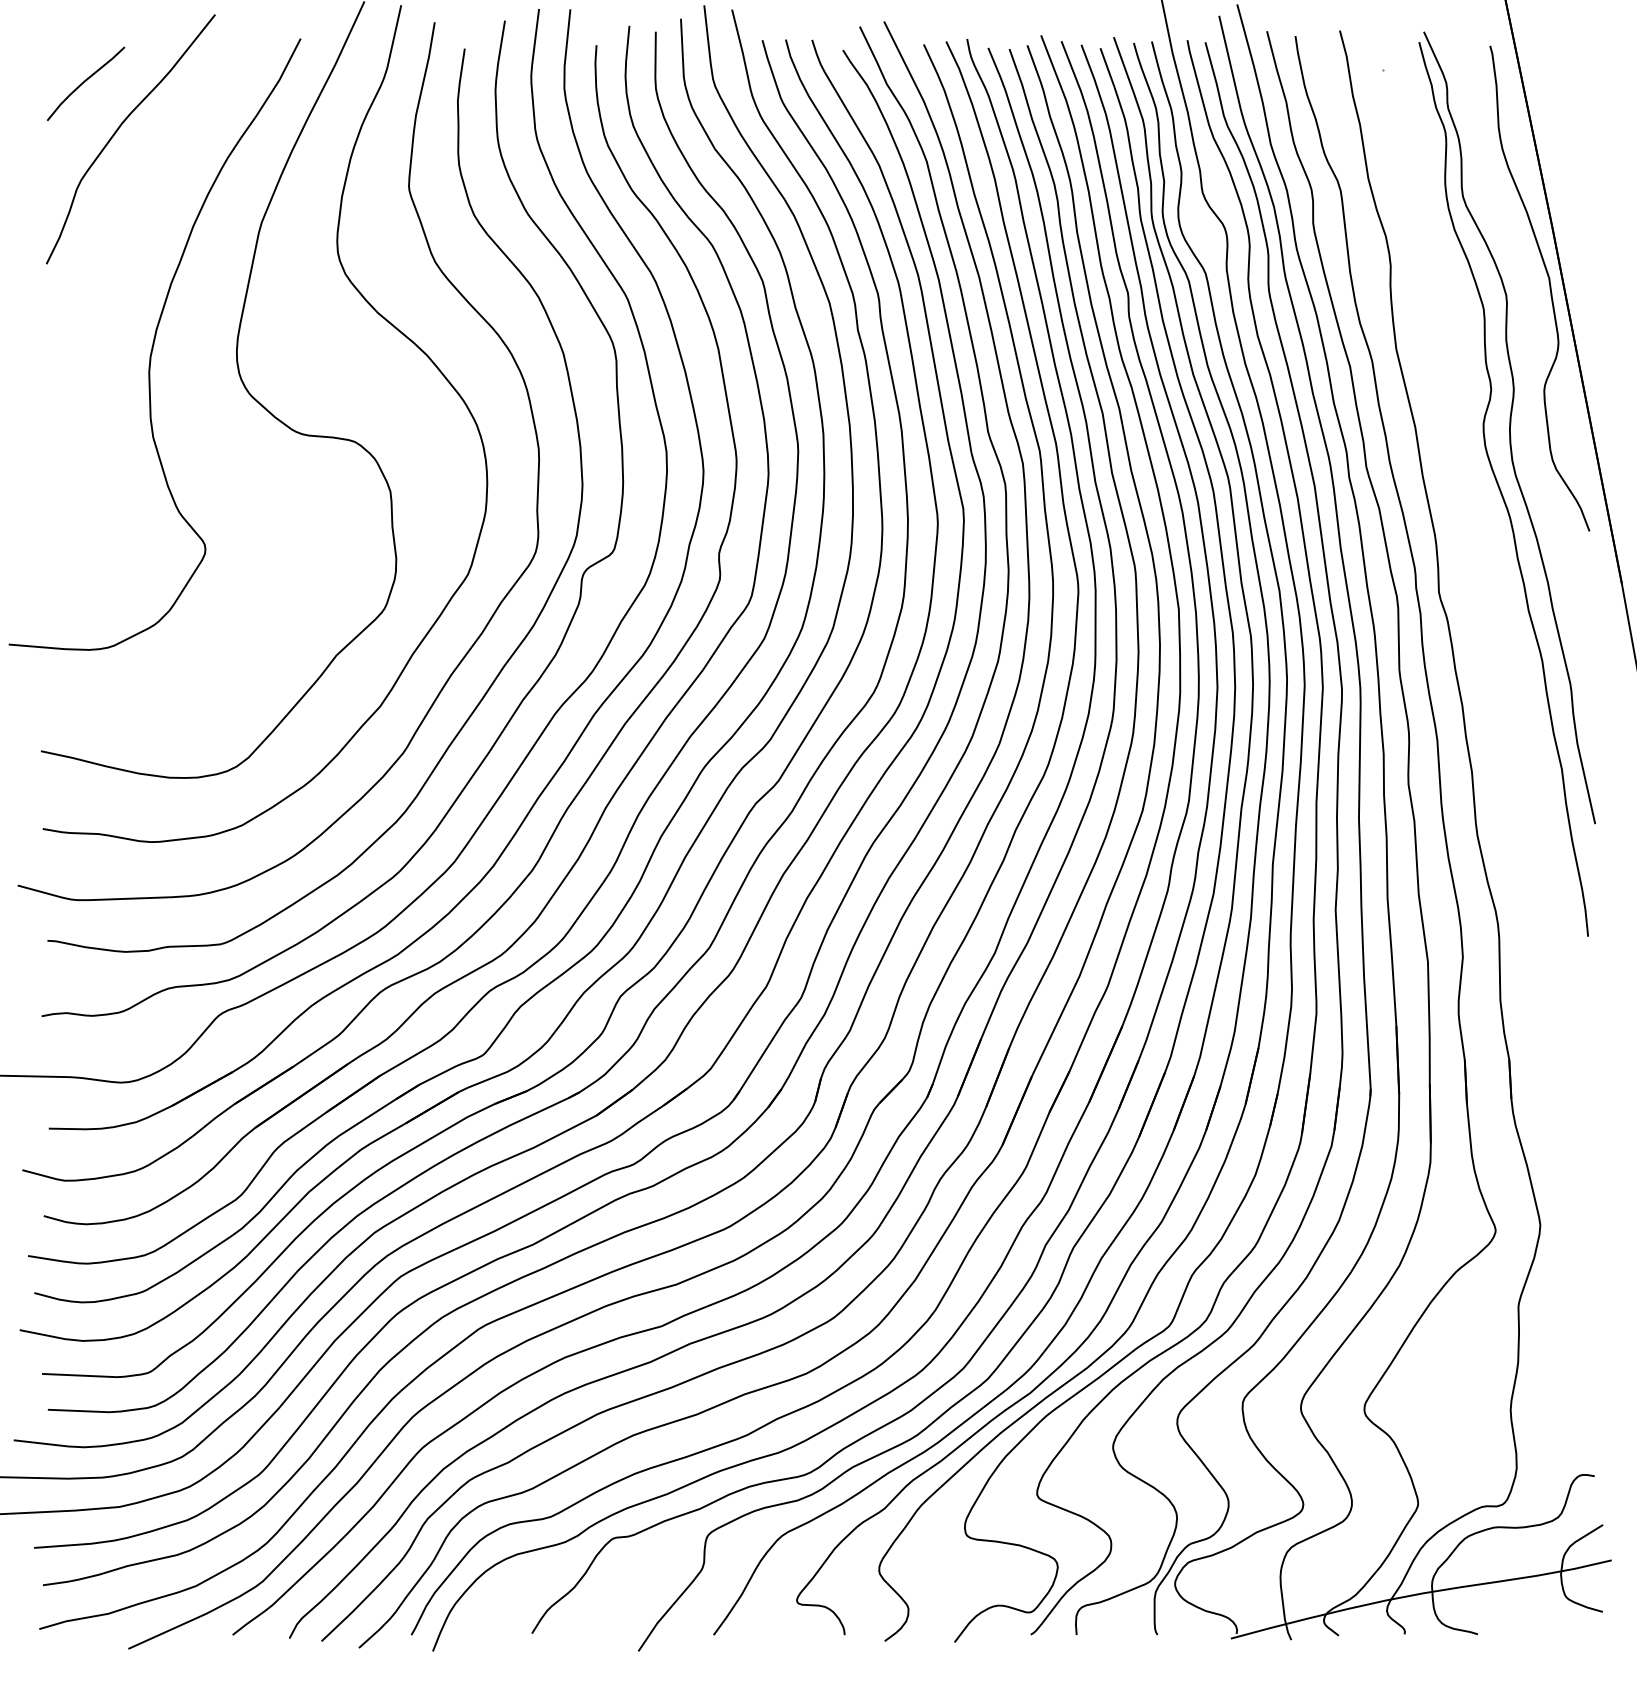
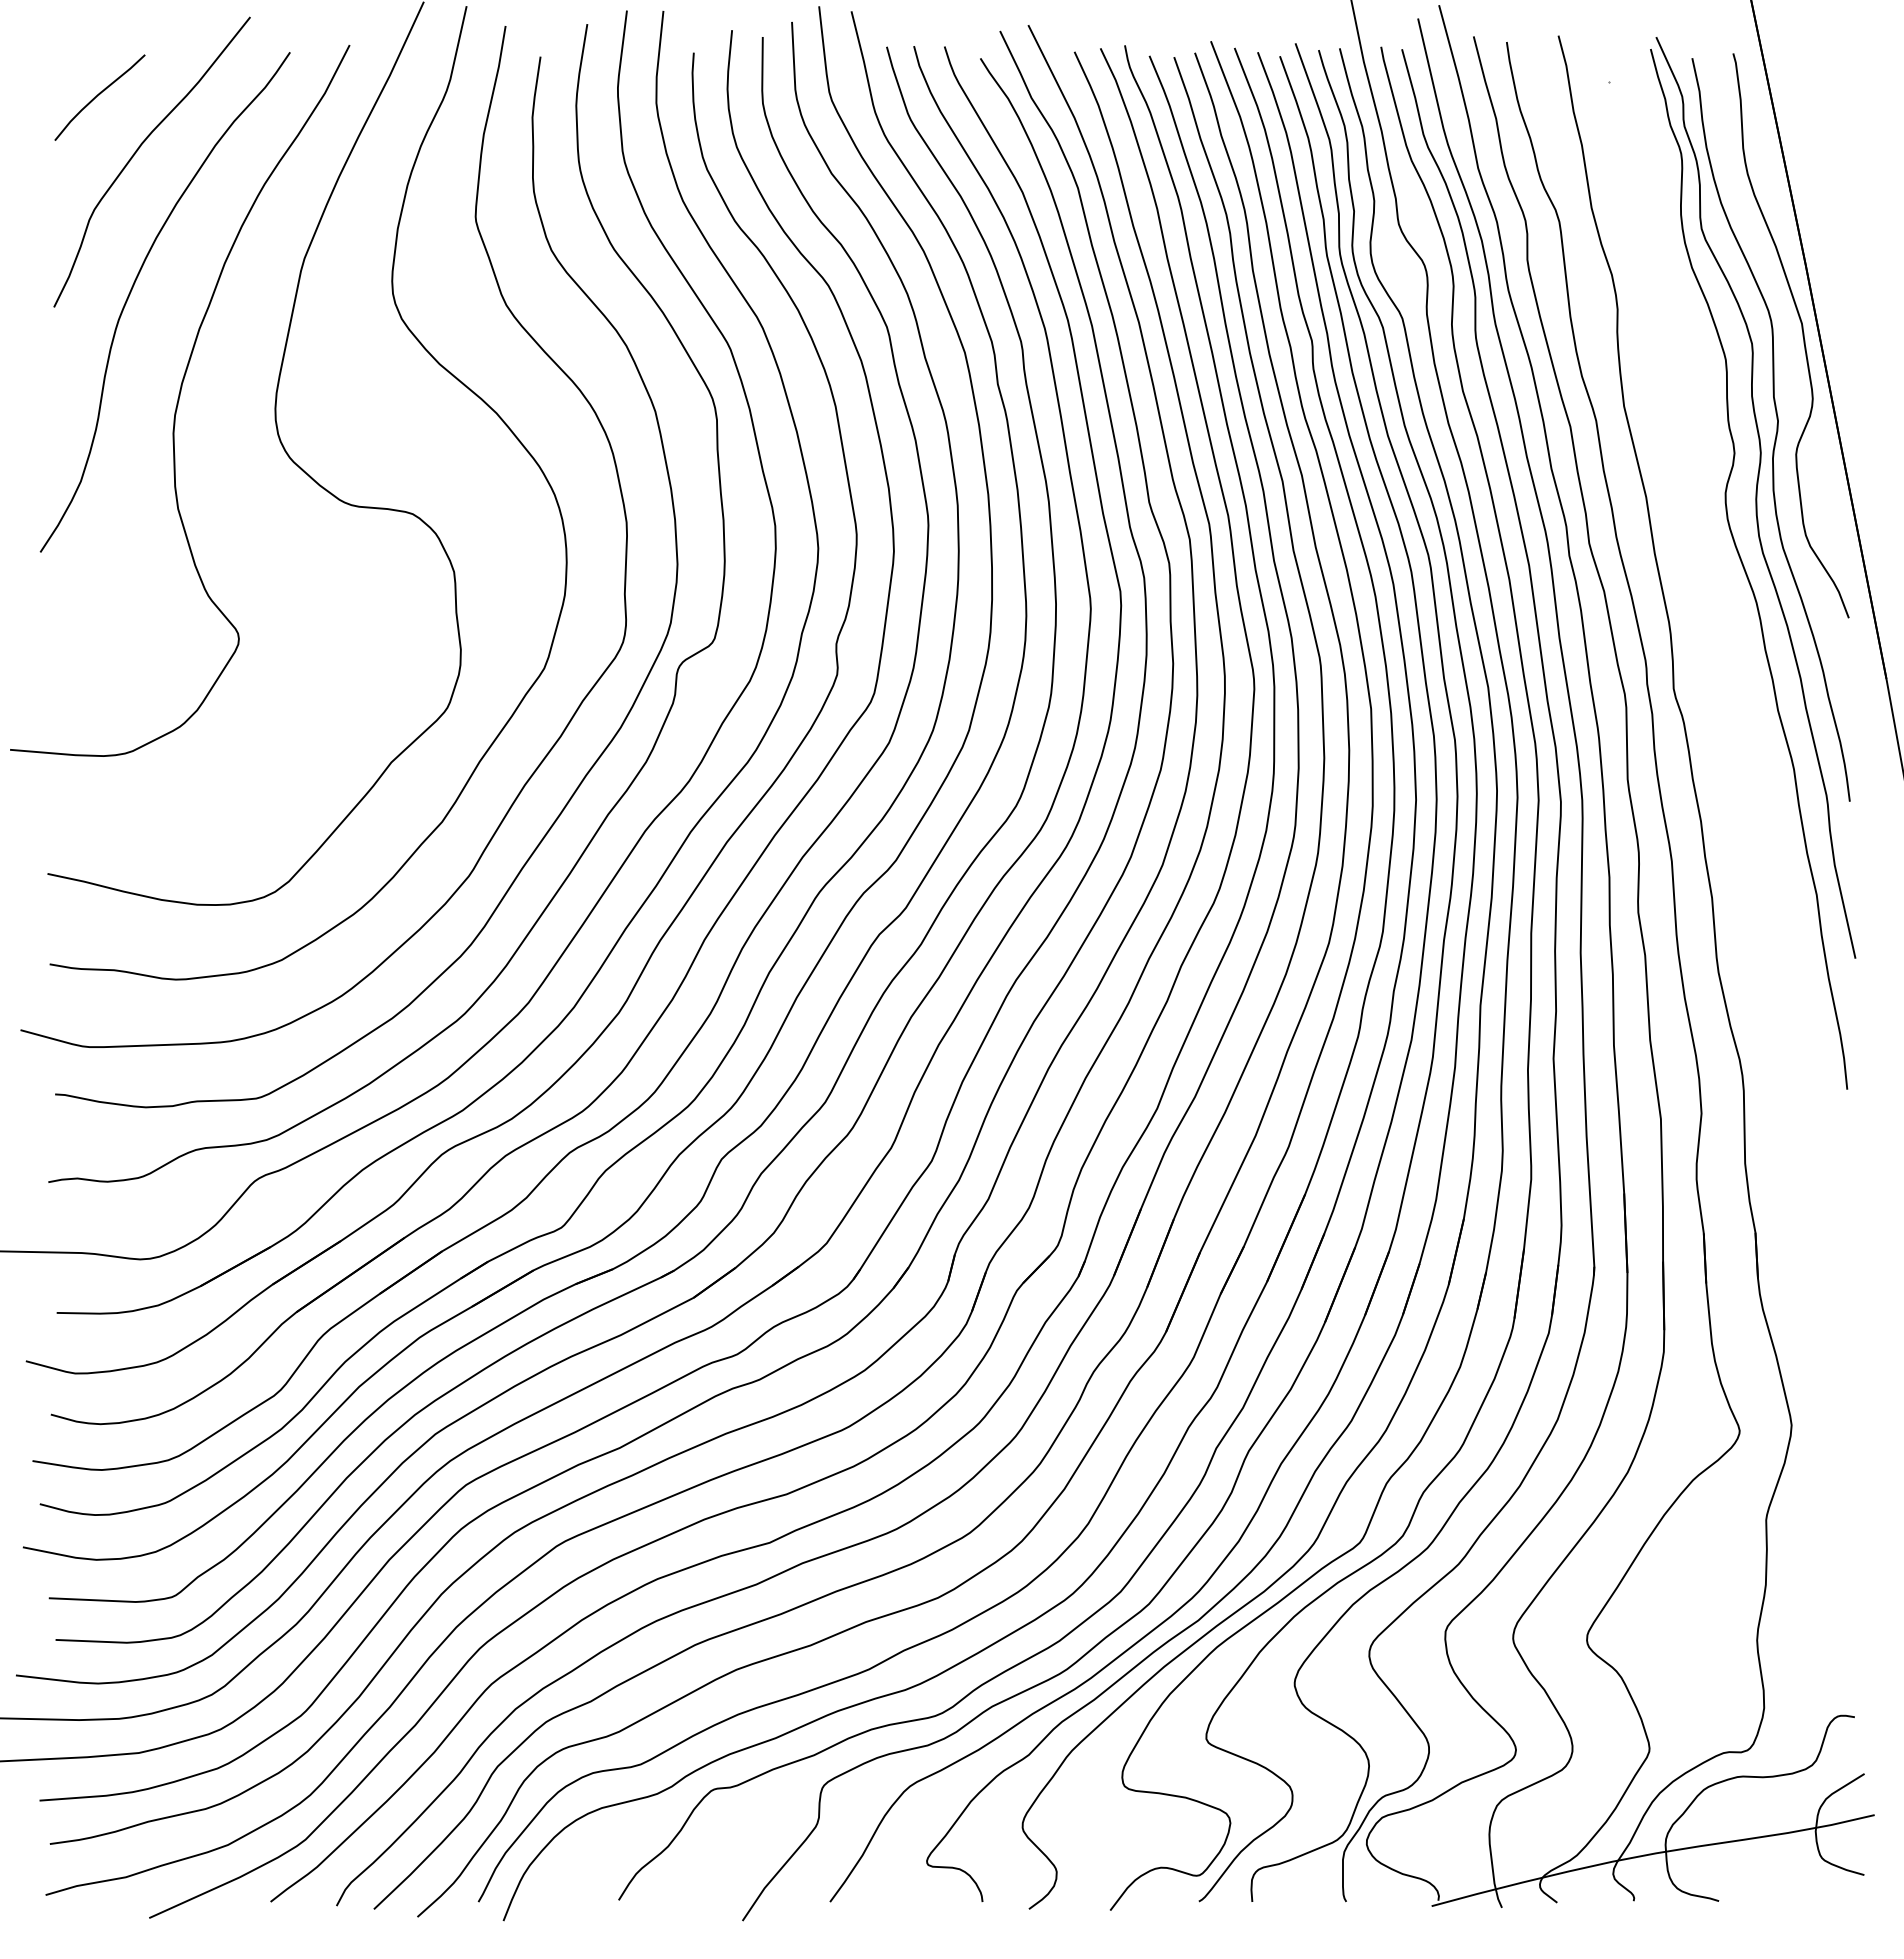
curve: (113, 249) -> (132, 290), added
curve: (1527, 369) -> (1776, 429), added

